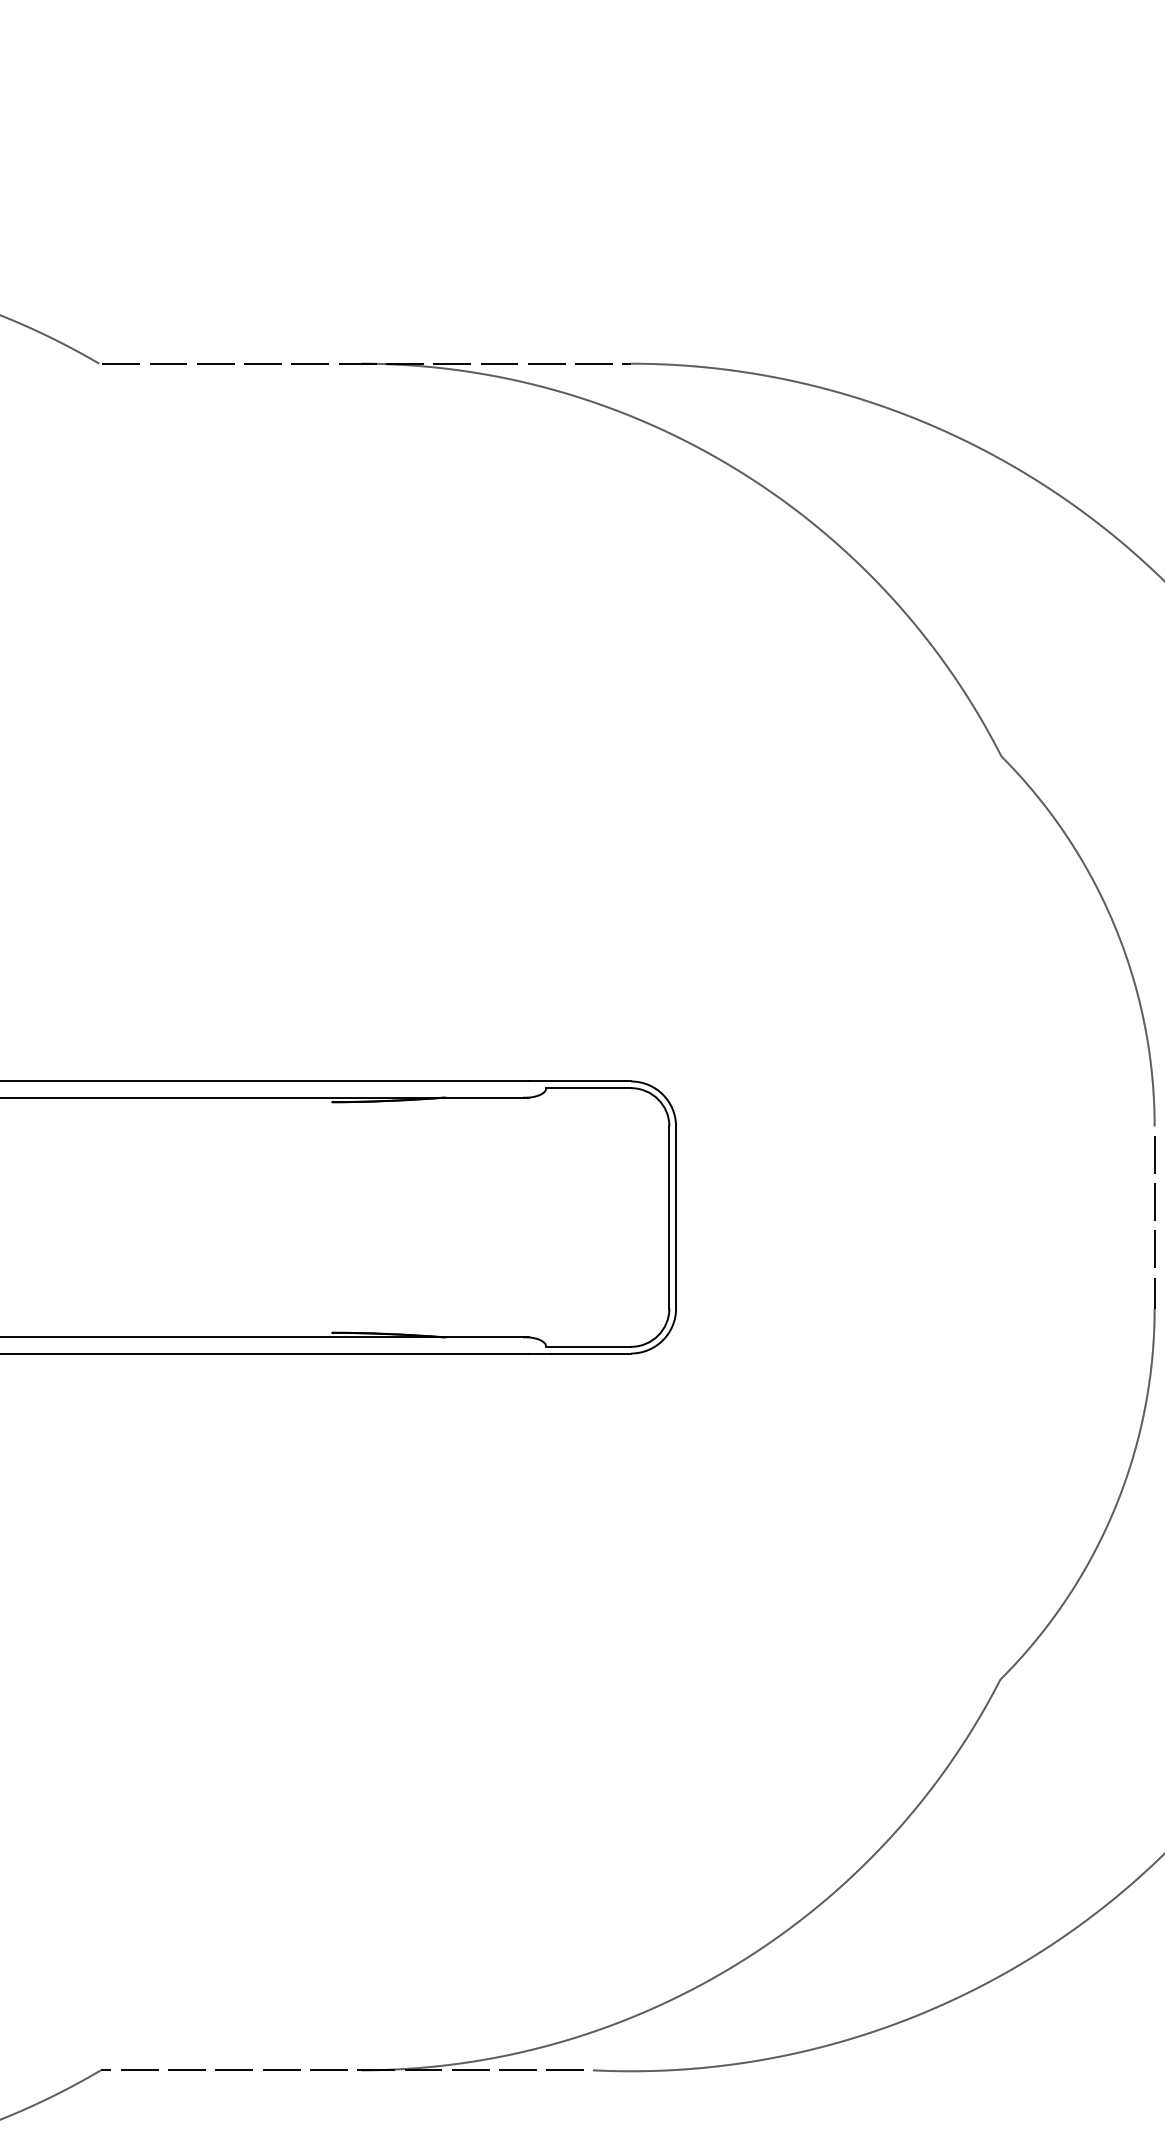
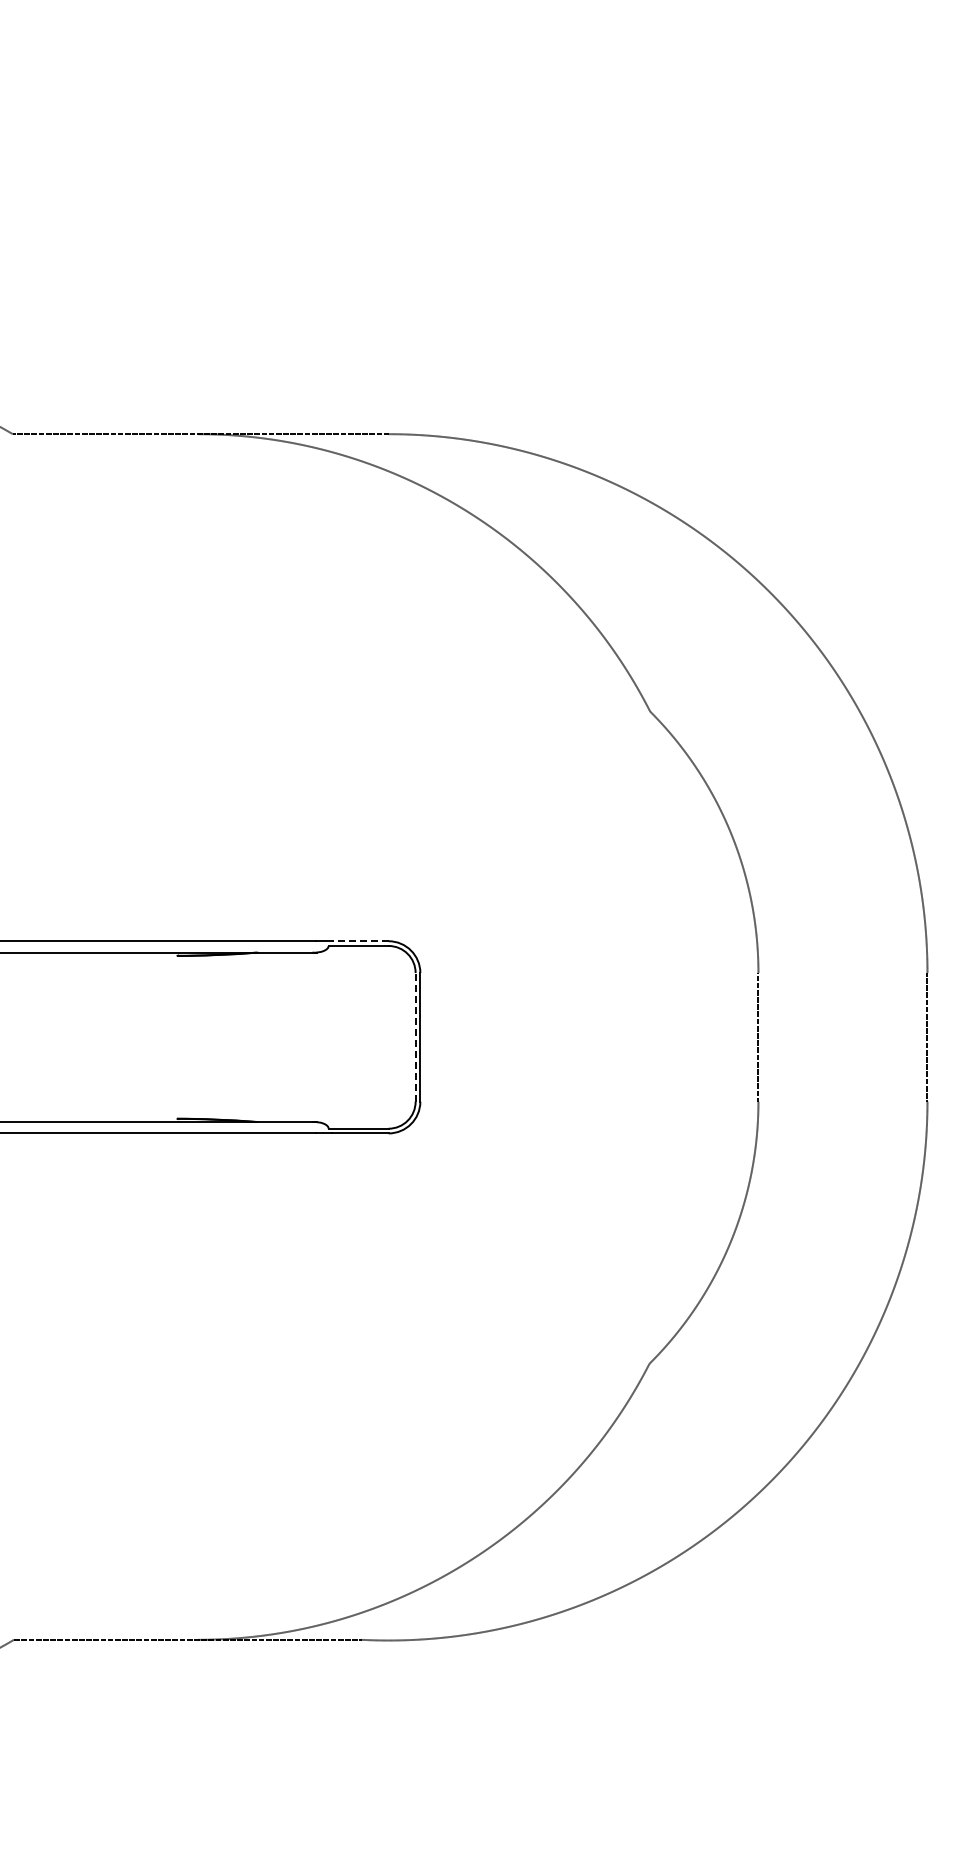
line: (589, 1081) -> (359, 941), solid -> dashed
line: (669, 1216) -> (415, 1036), solid -> dashed

